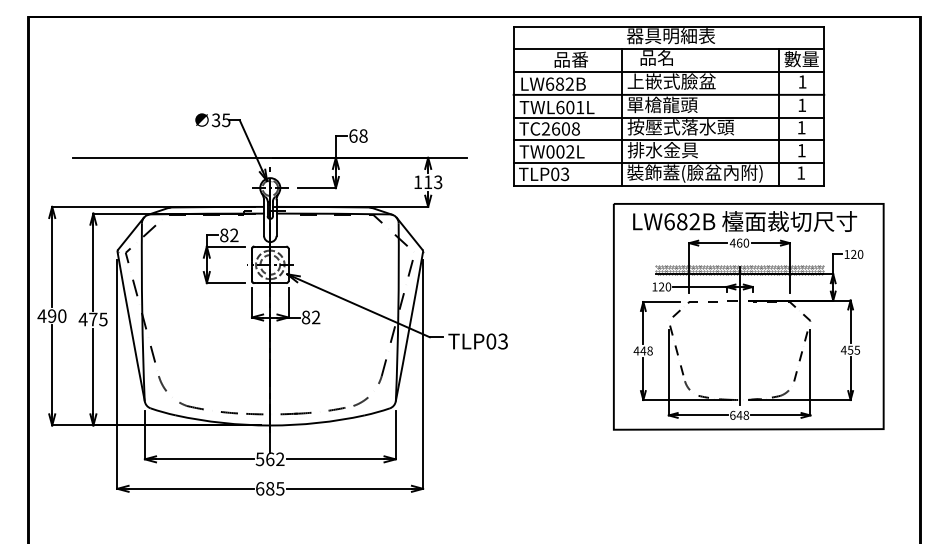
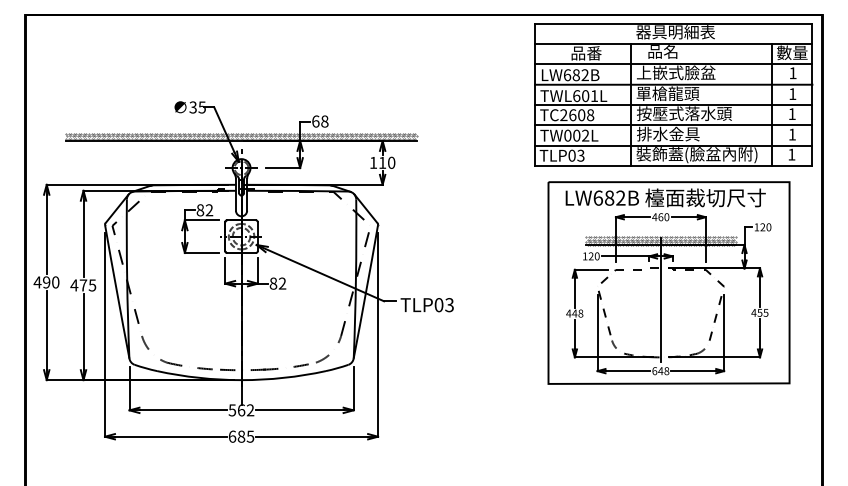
part: (668, 105) -> (673, 94), moved
hatch: (270, 151) -> (241, 135), added
text: (438, 181) -> (391, 162), 113 -> 110

